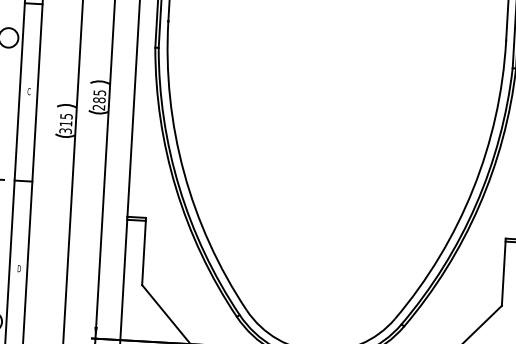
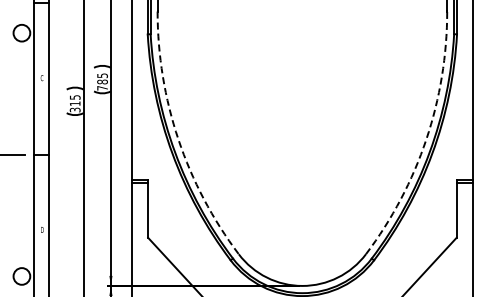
text: (98, 107) -> (102, 88), 285 -> 785
arc: (184, 172) -> (178, 139), solid -> dashed
arc: (473, 189) -> (426, 139), solid -> dashed

